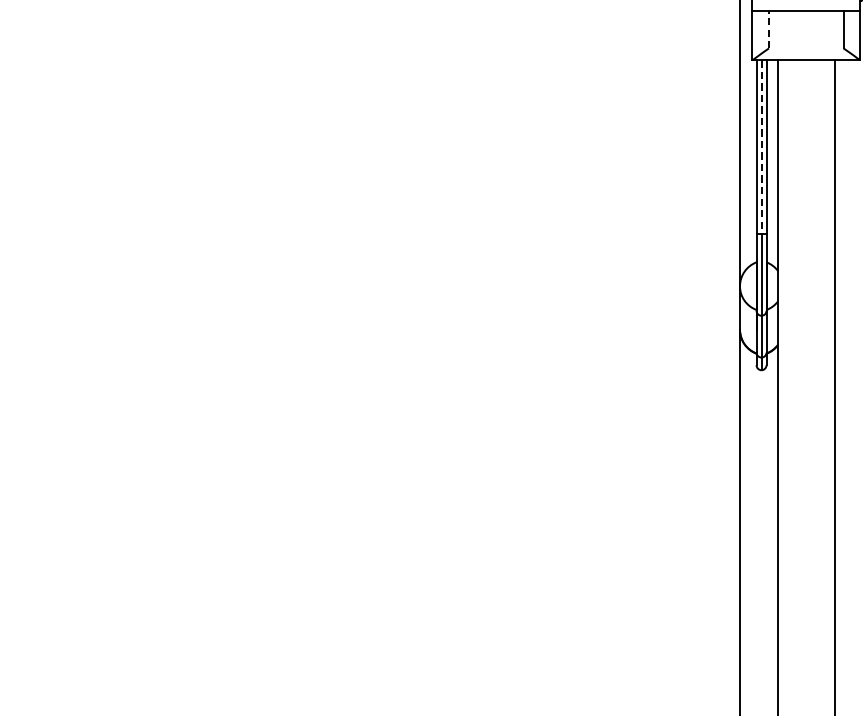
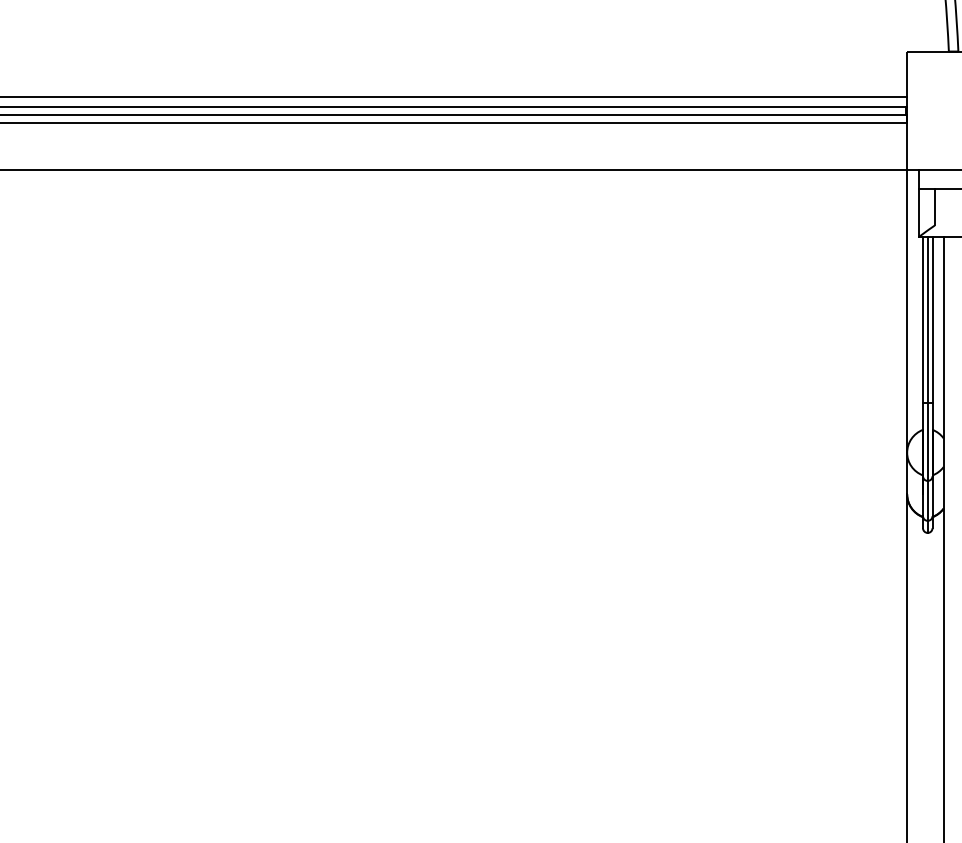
line: (768, 28) -> (934, 206), dashed -> solid
line: (761, 147) -> (927, 320), dashed -> solid

